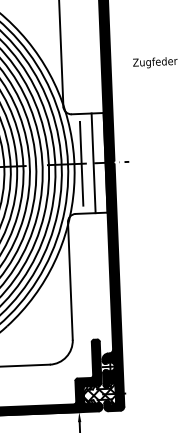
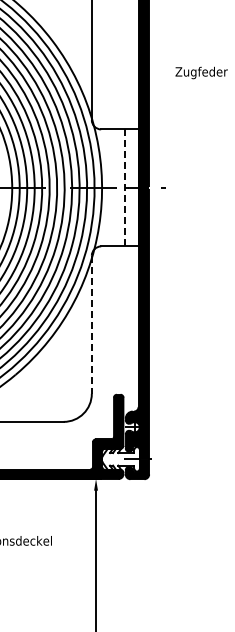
line: (81, 163) -> (110, 187), removed
line: (93, 163) -> (124, 188), solid -> dashed
line: (70, 281) -> (91, 325), solid -> dashed
hatch: (99, 394) -> (120, 459), removed

